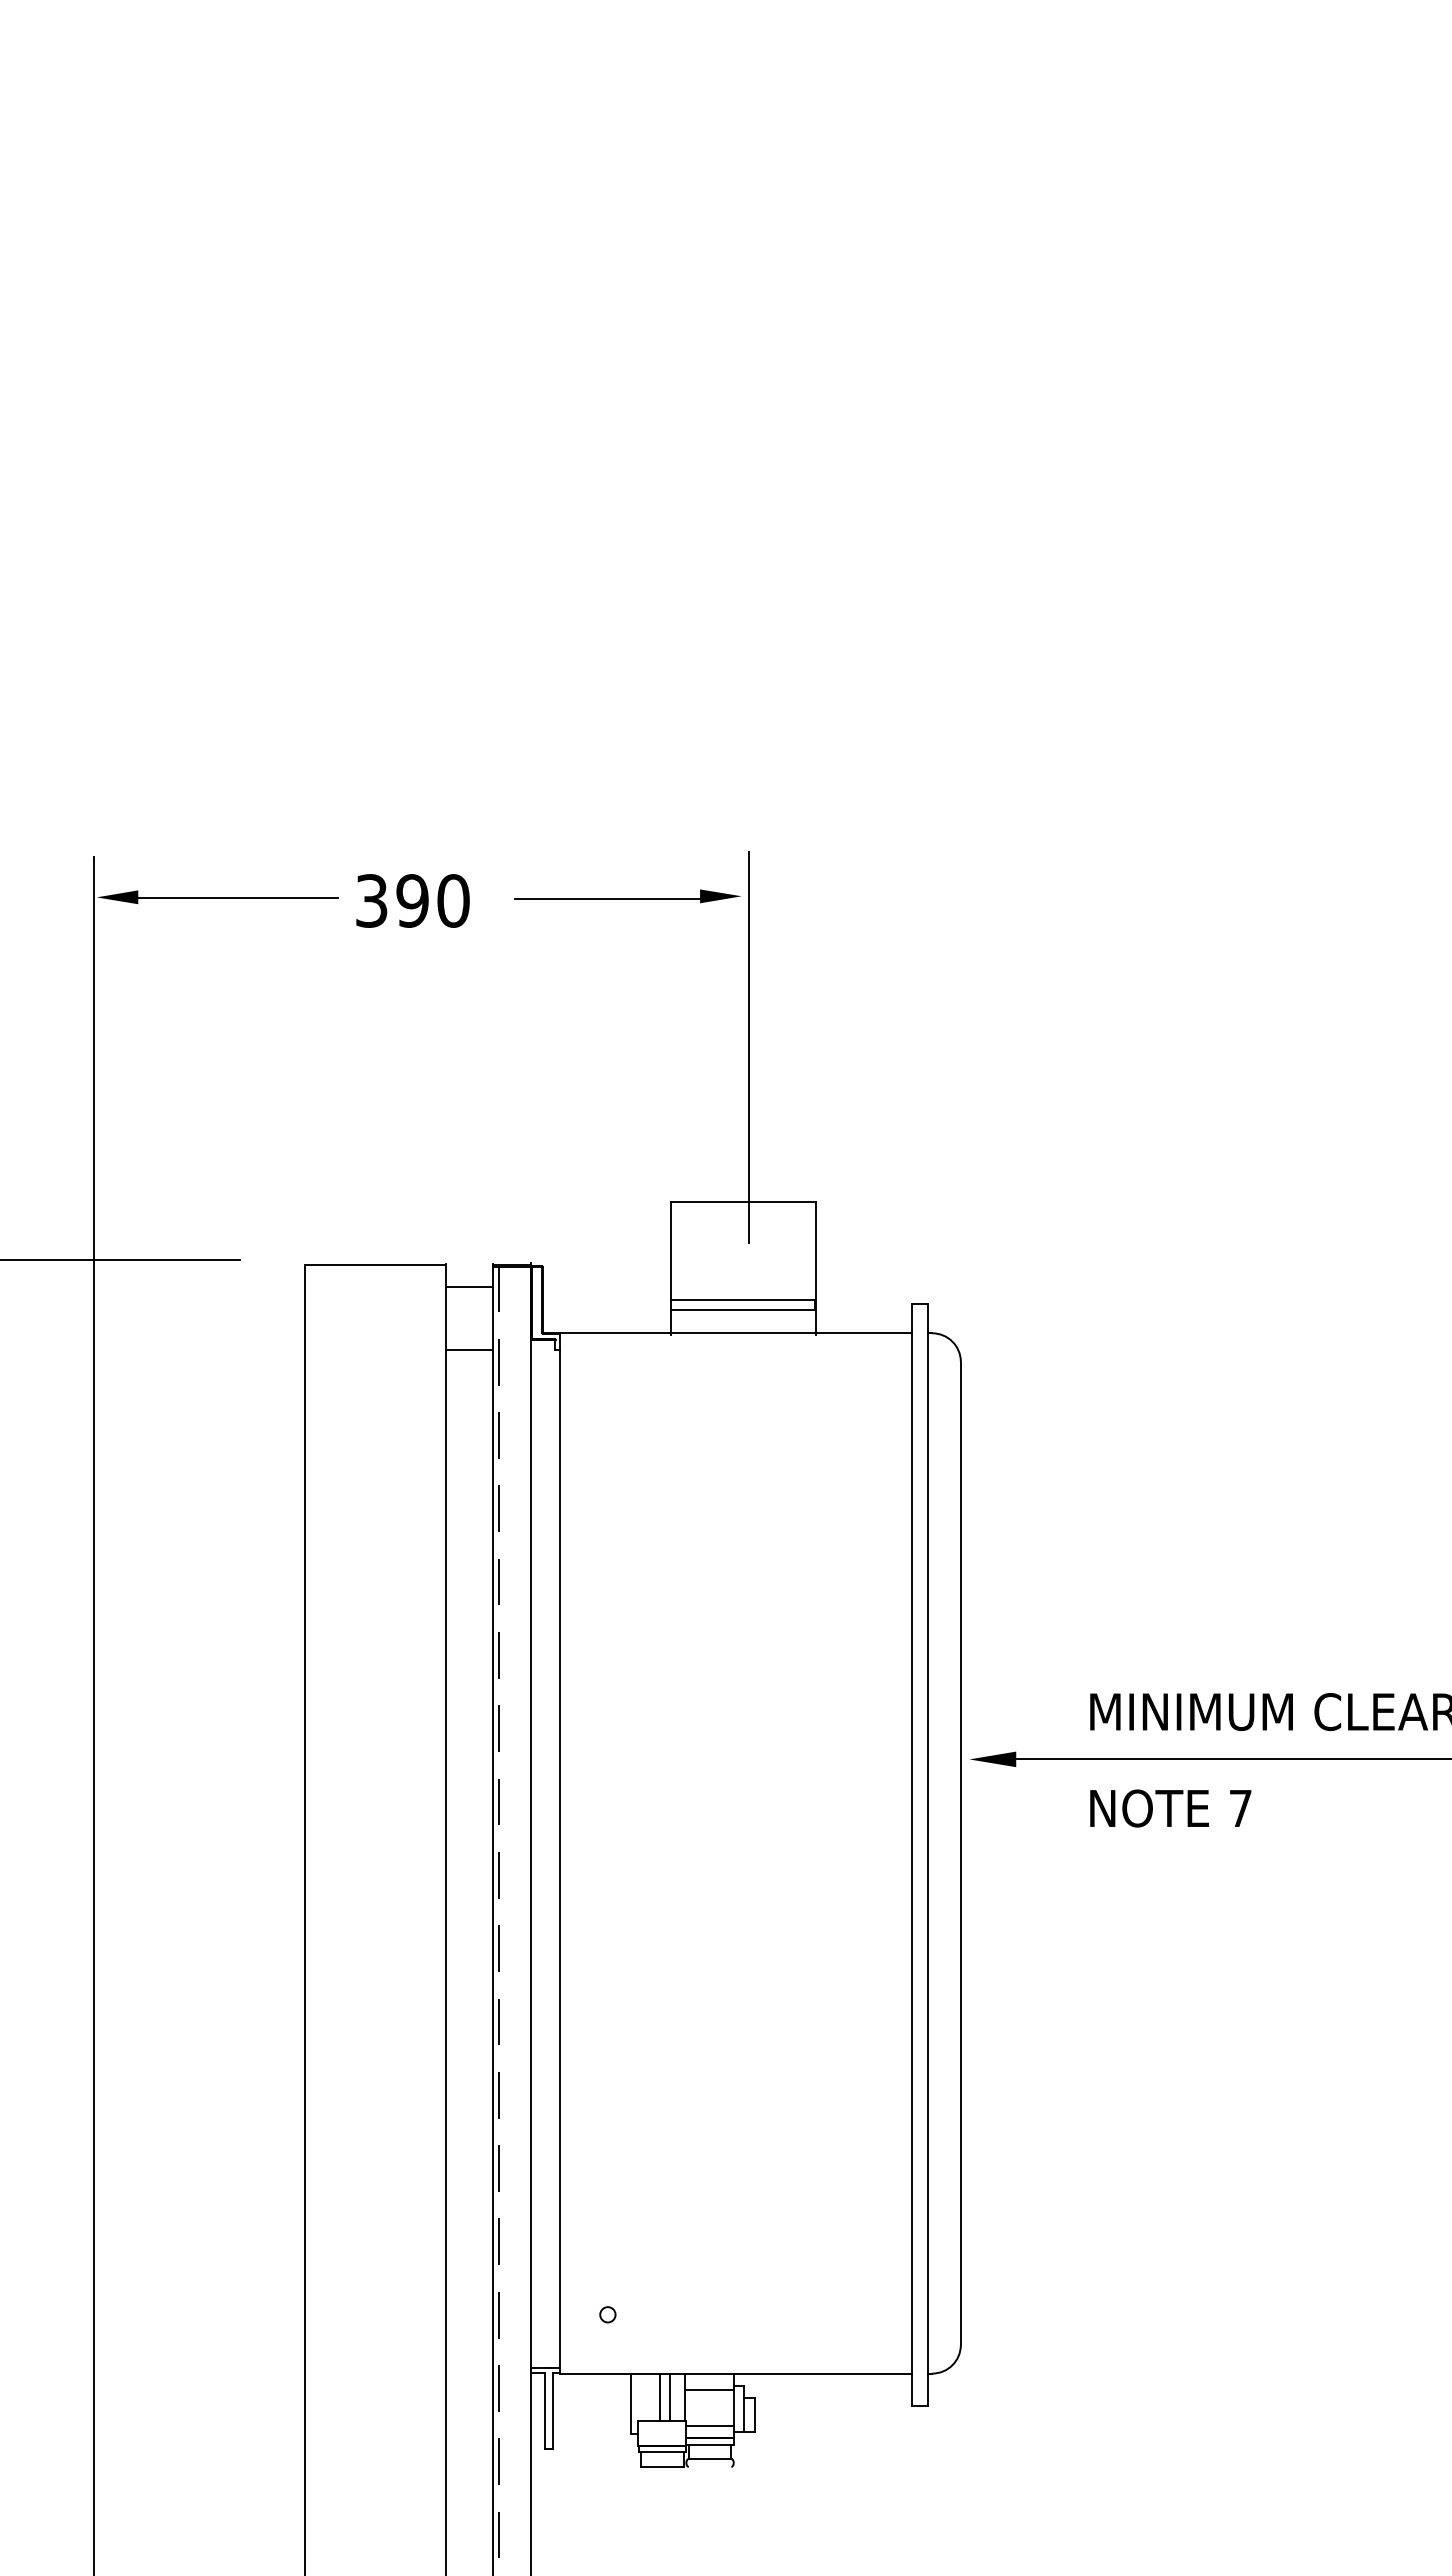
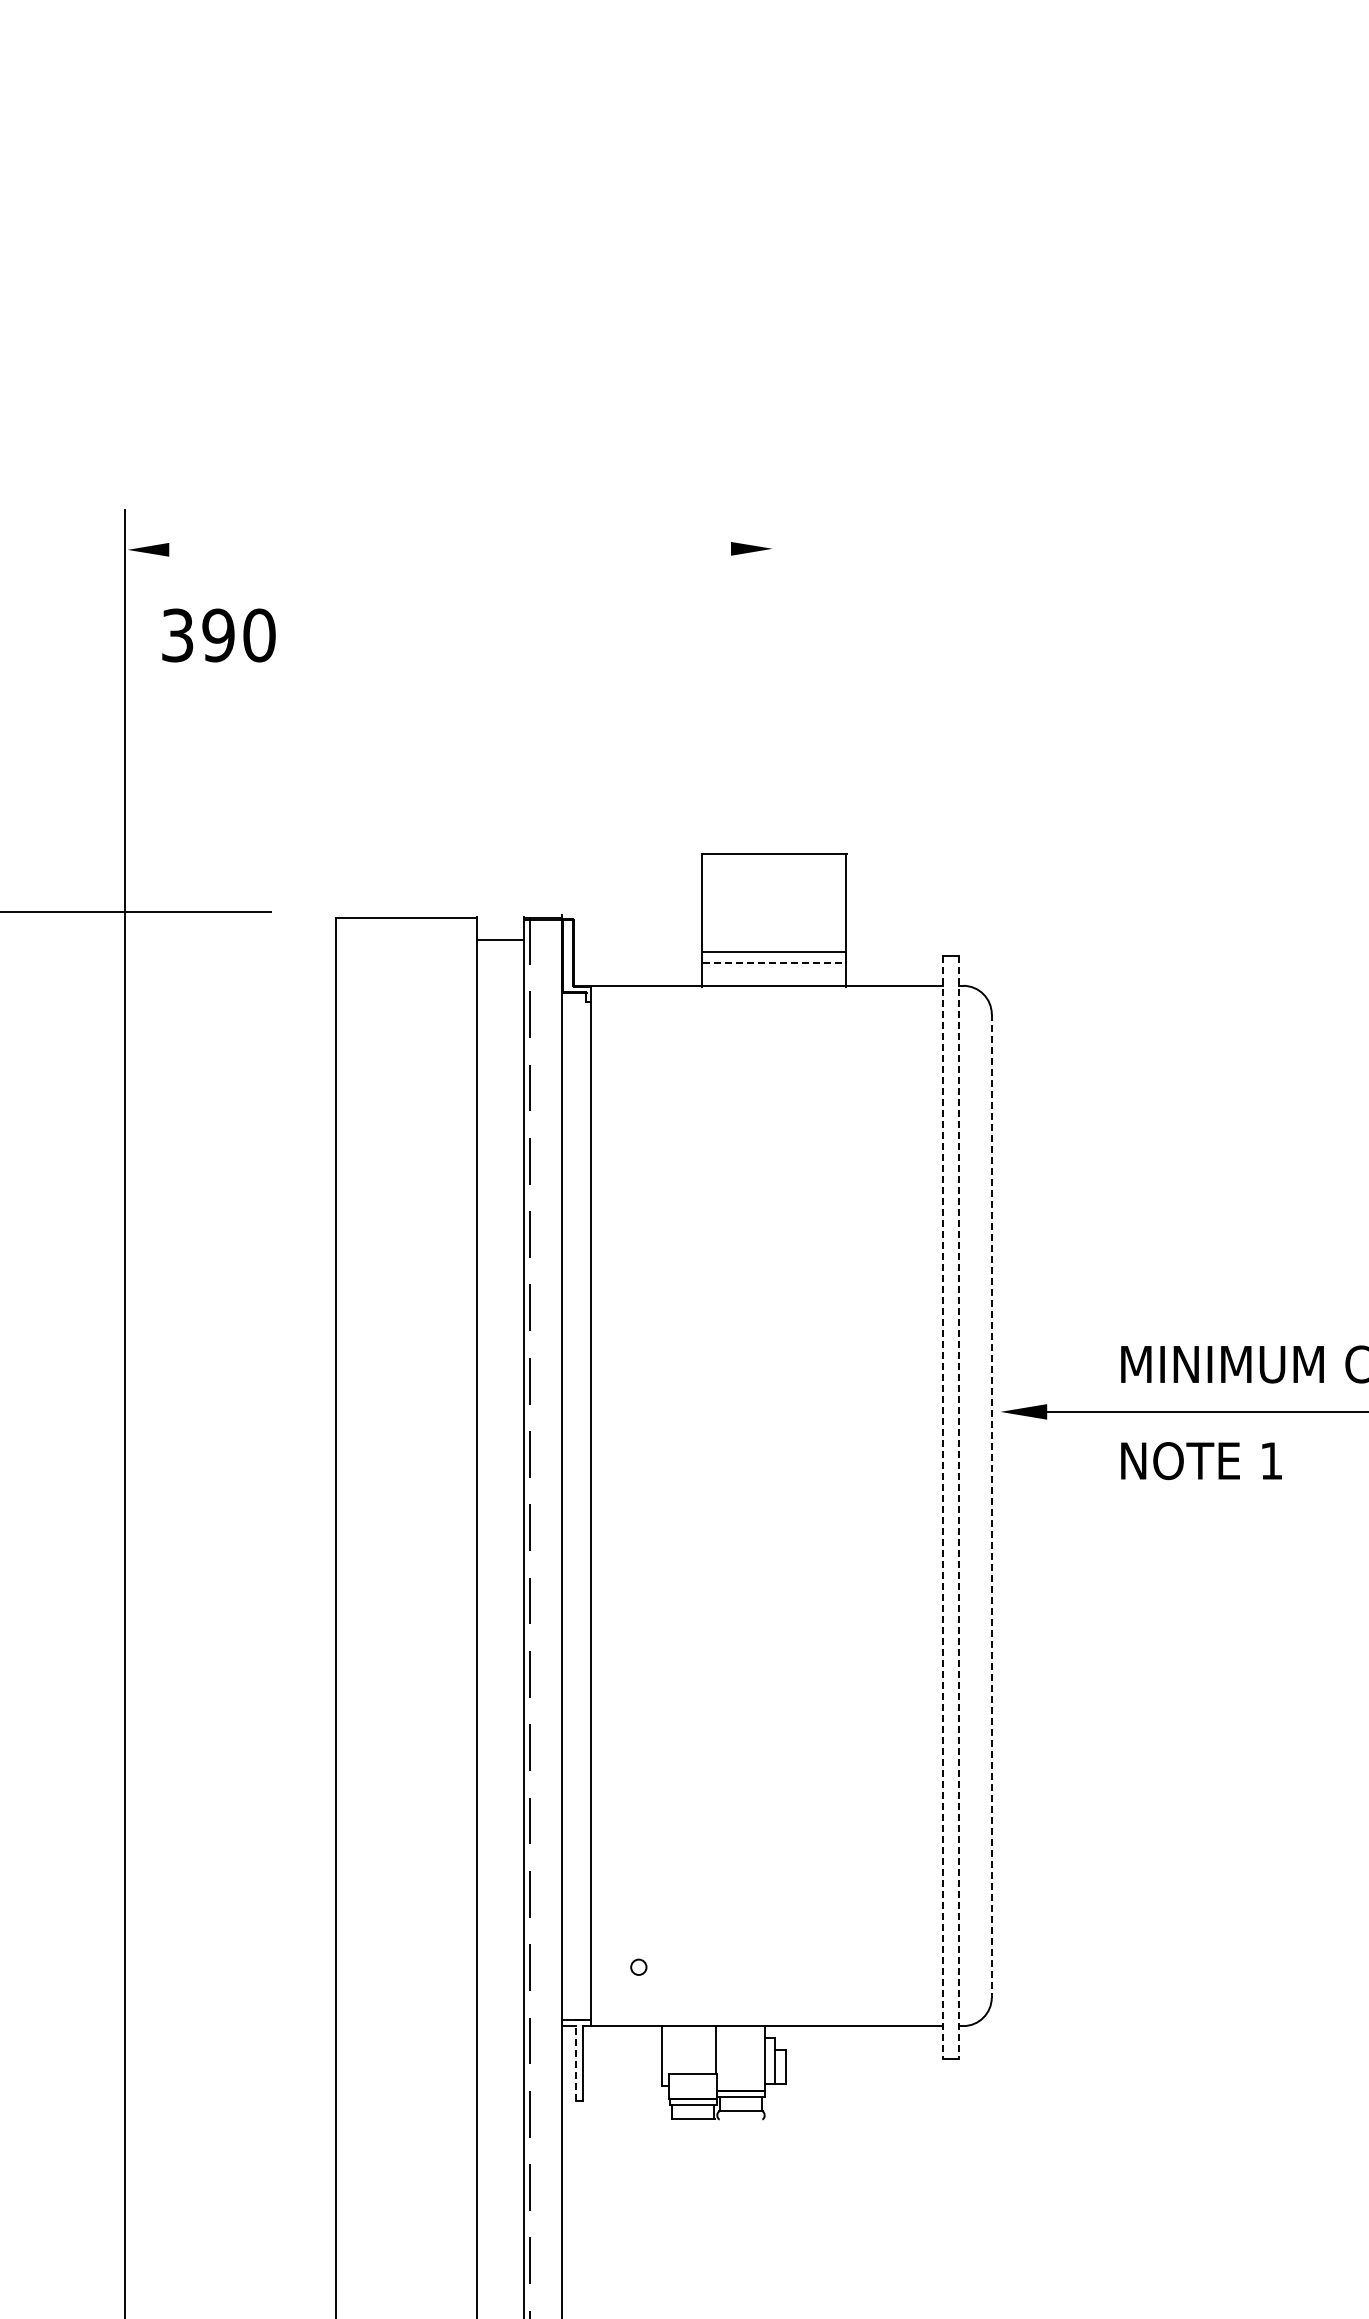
line: (232, 898) -> (263, 551), removed
line: (615, 899) -> (646, 552), removed
text: (412, 900) -> (218, 635), moved
line: (749, 1046) -> (780, 699), removed
line: (743, 1310) -> (774, 963), solid -> dashed
line: (469, 1350) -> (500, 1003), removed
text: (1240, 1808) -> (1271, 1461), 7 -> 1
line: (961, 1853) -> (992, 1506), solid -> dashed
line: (912, 1855) -> (943, 1508), solid -> dashed
line: (928, 1855) -> (959, 1508), solid -> dashed
line: (708, 2390) -> (739, 2043), removed
line: (660, 2396) -> (691, 2049), removed
line: (670, 2397) -> (701, 2050), removed
line: (544, 2411) -> (575, 2064), solid -> dashed
line: (709, 2425) -> (740, 2078), removed

